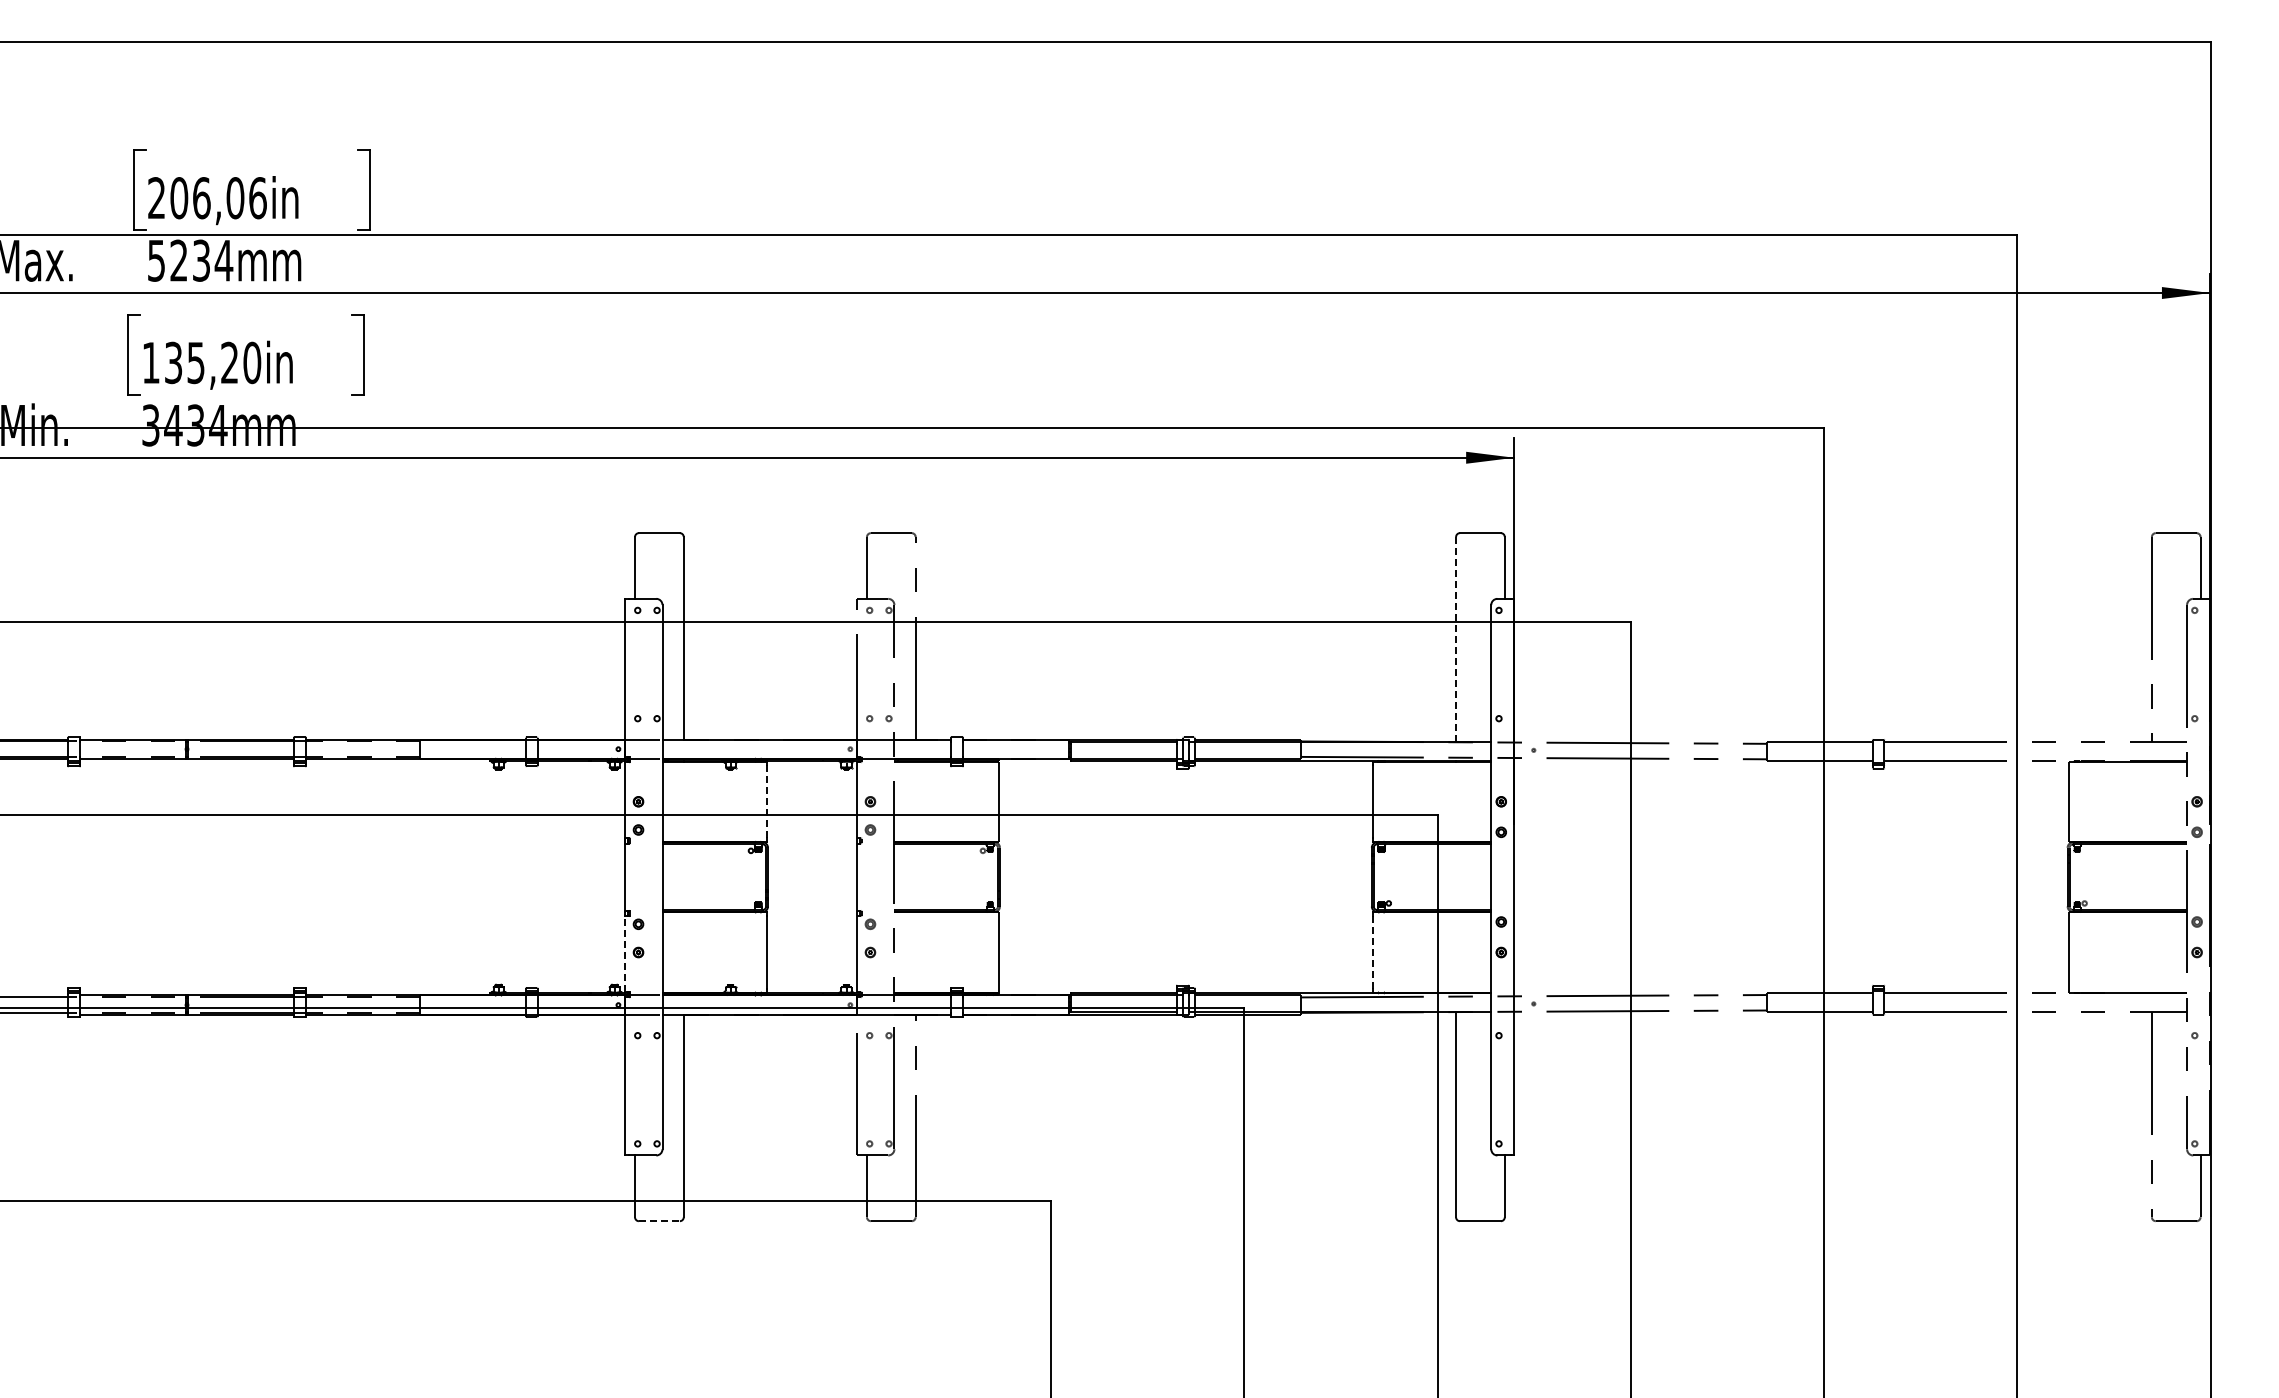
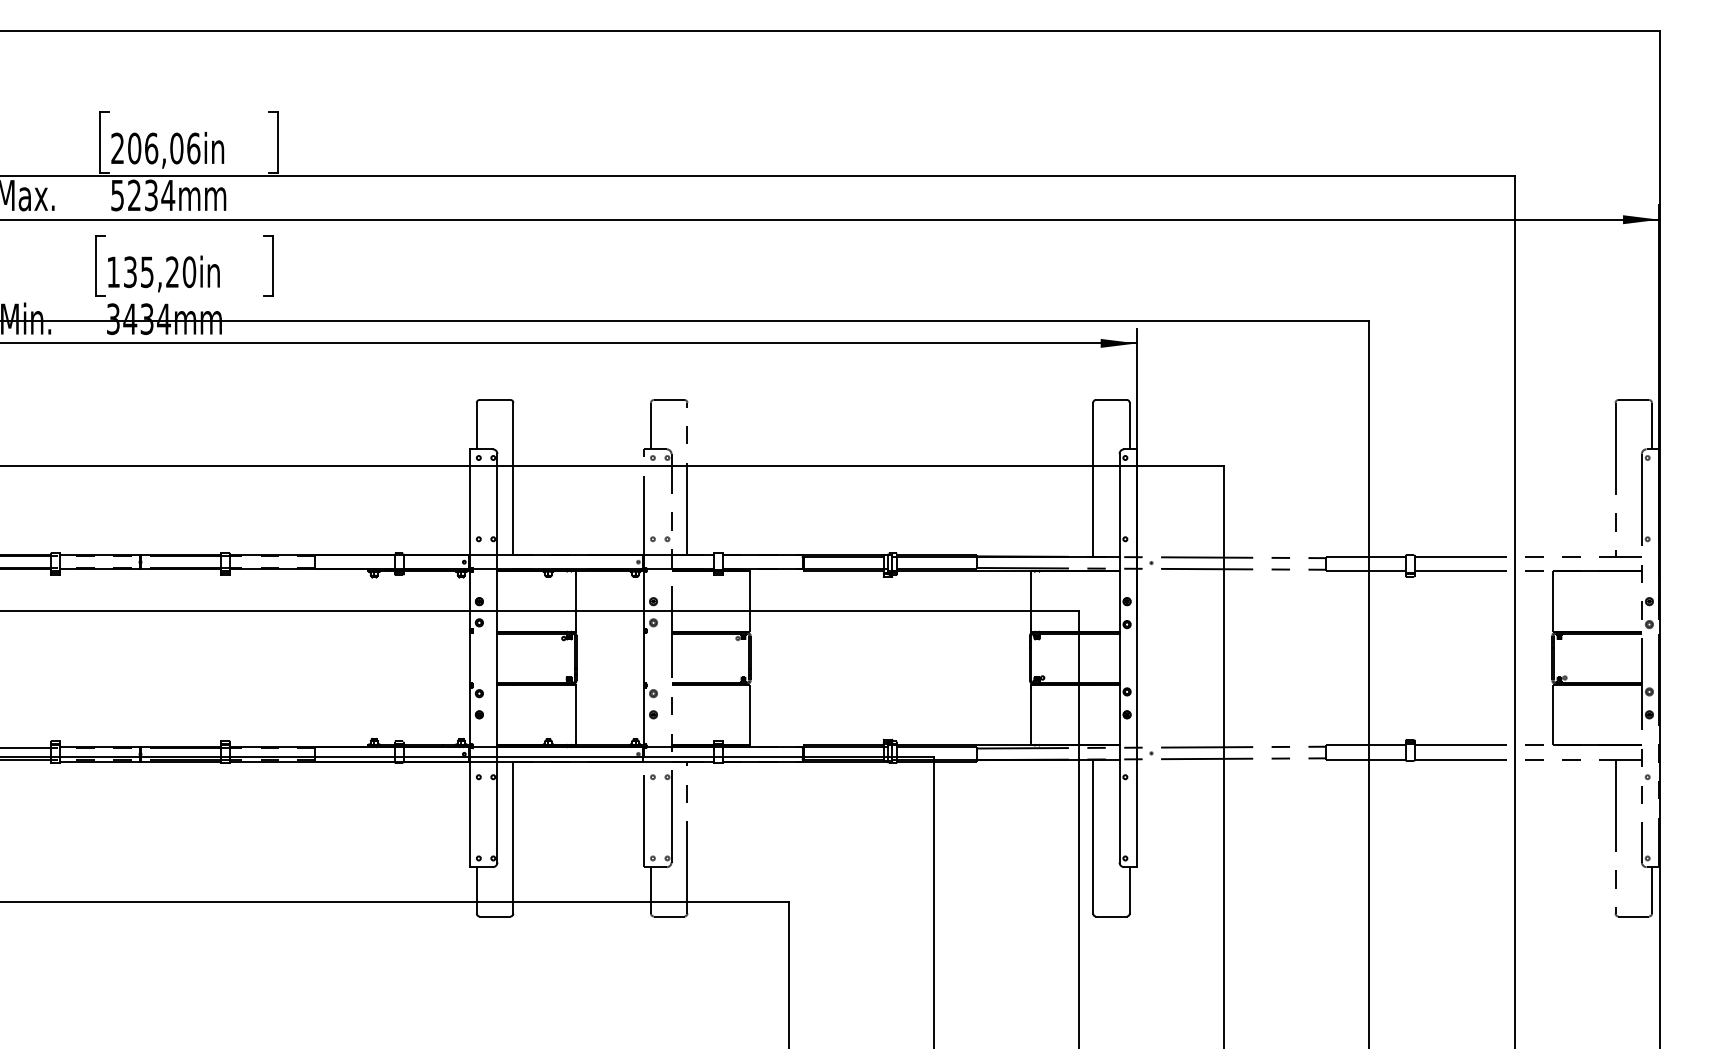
line: (1456, 639) -> (1093, 479), dashed -> solid
line: (766, 801) -> (575, 601), dashed -> solid
line: (1372, 953) -> (1030, 715), dashed -> solid
line: (625, 954) -> (469, 716), dashed -> solid
line: (659, 1221) -> (495, 916), dashed -> solid

